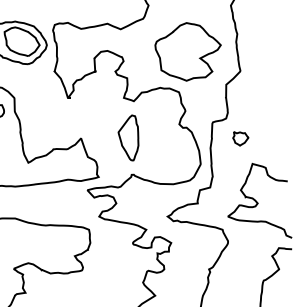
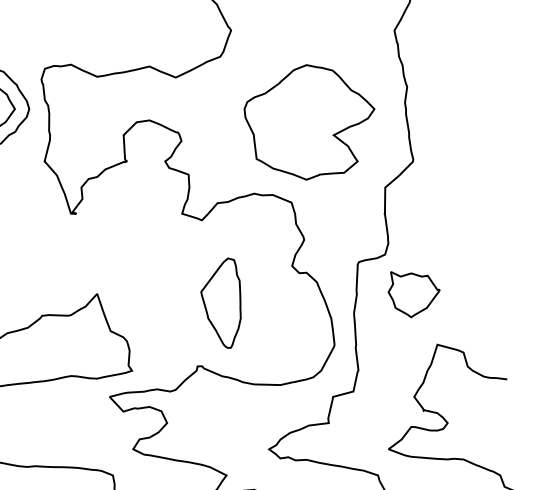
part: (128, 137) -> (220, 302), moved
part: (240, 138) -> (413, 294), size x1.67

